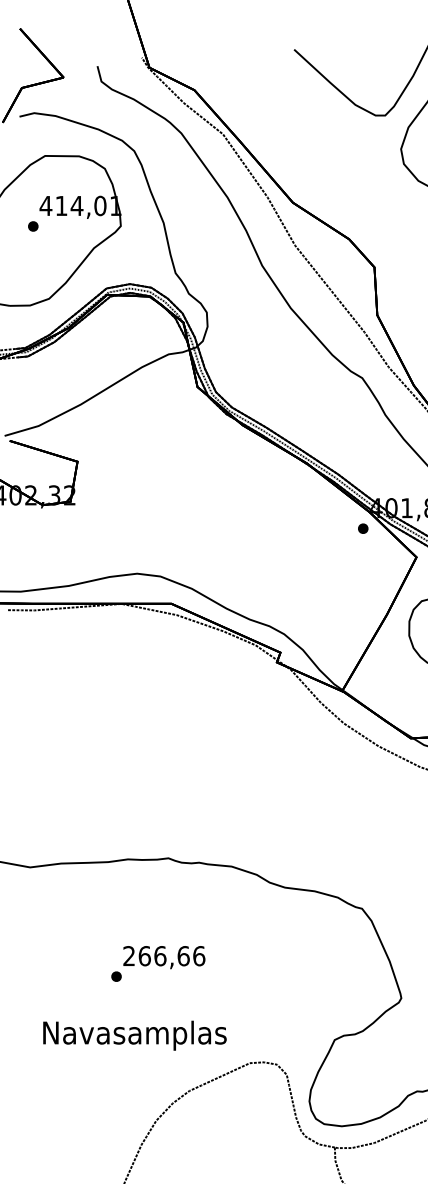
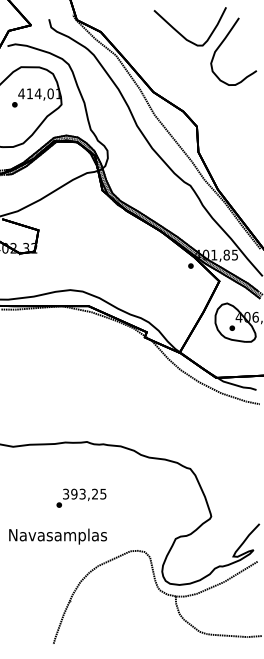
text: (163, 954) -> (84, 493), 266,66 -> 393,25
text: (133, 1035) -> (57, 536), moved

